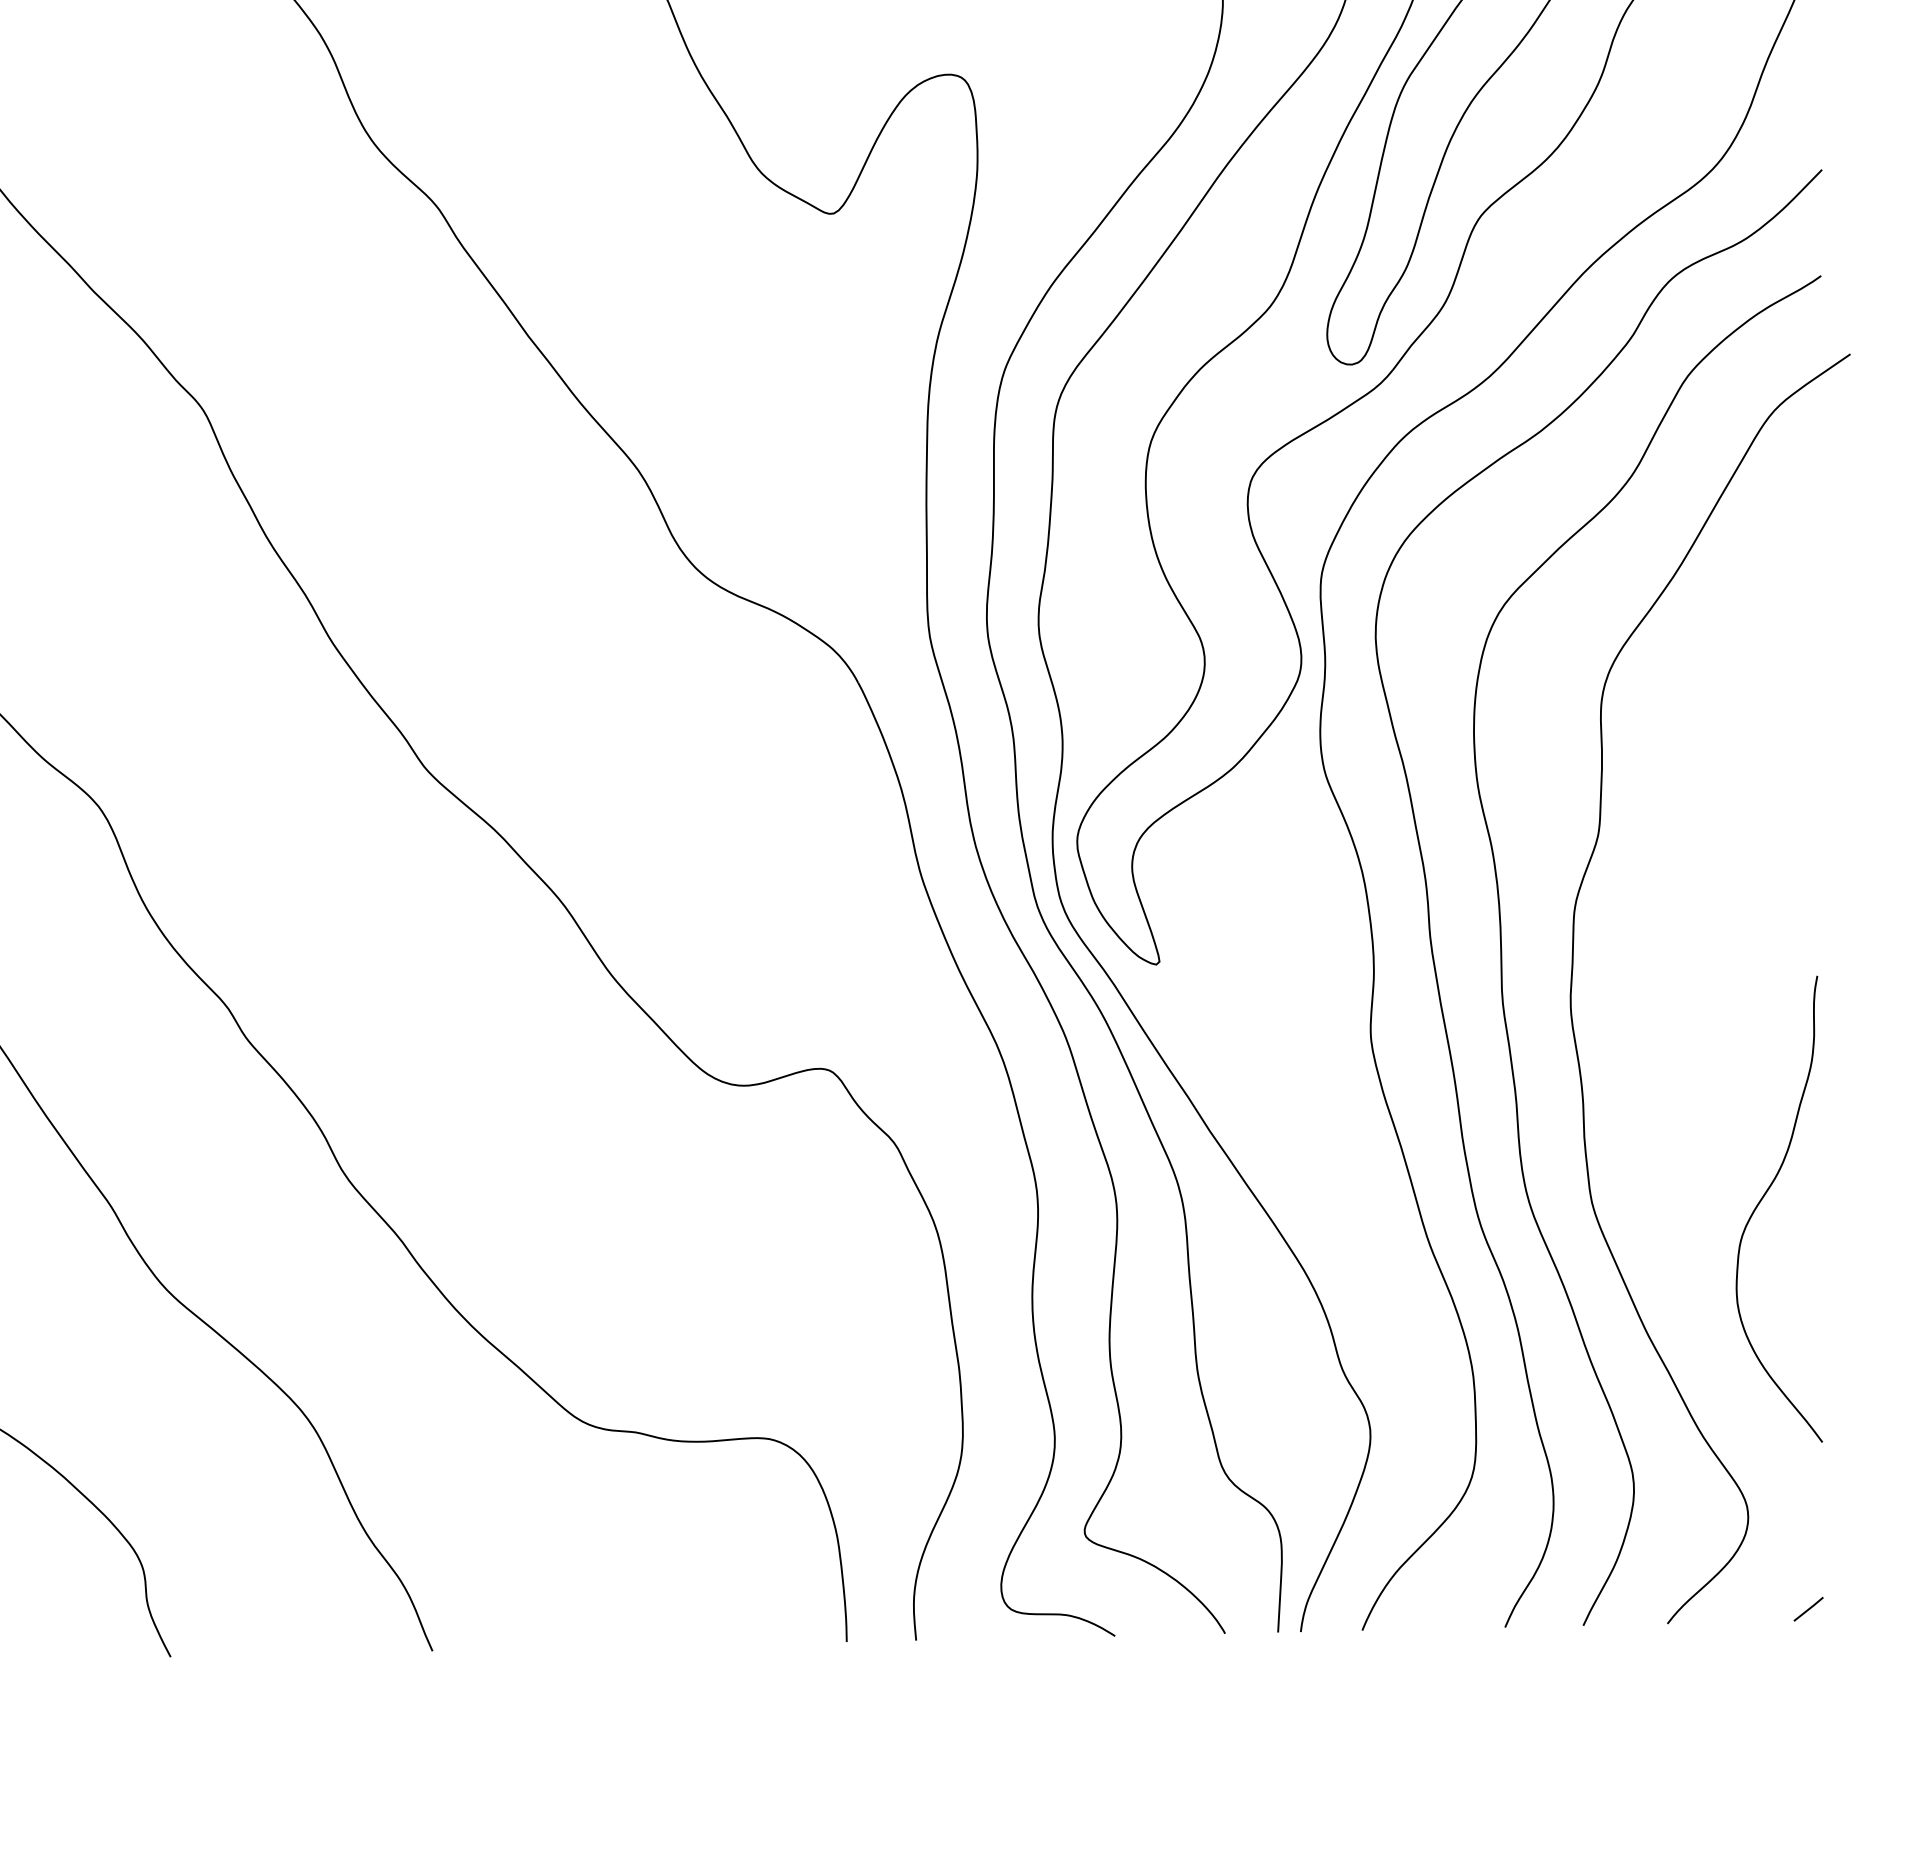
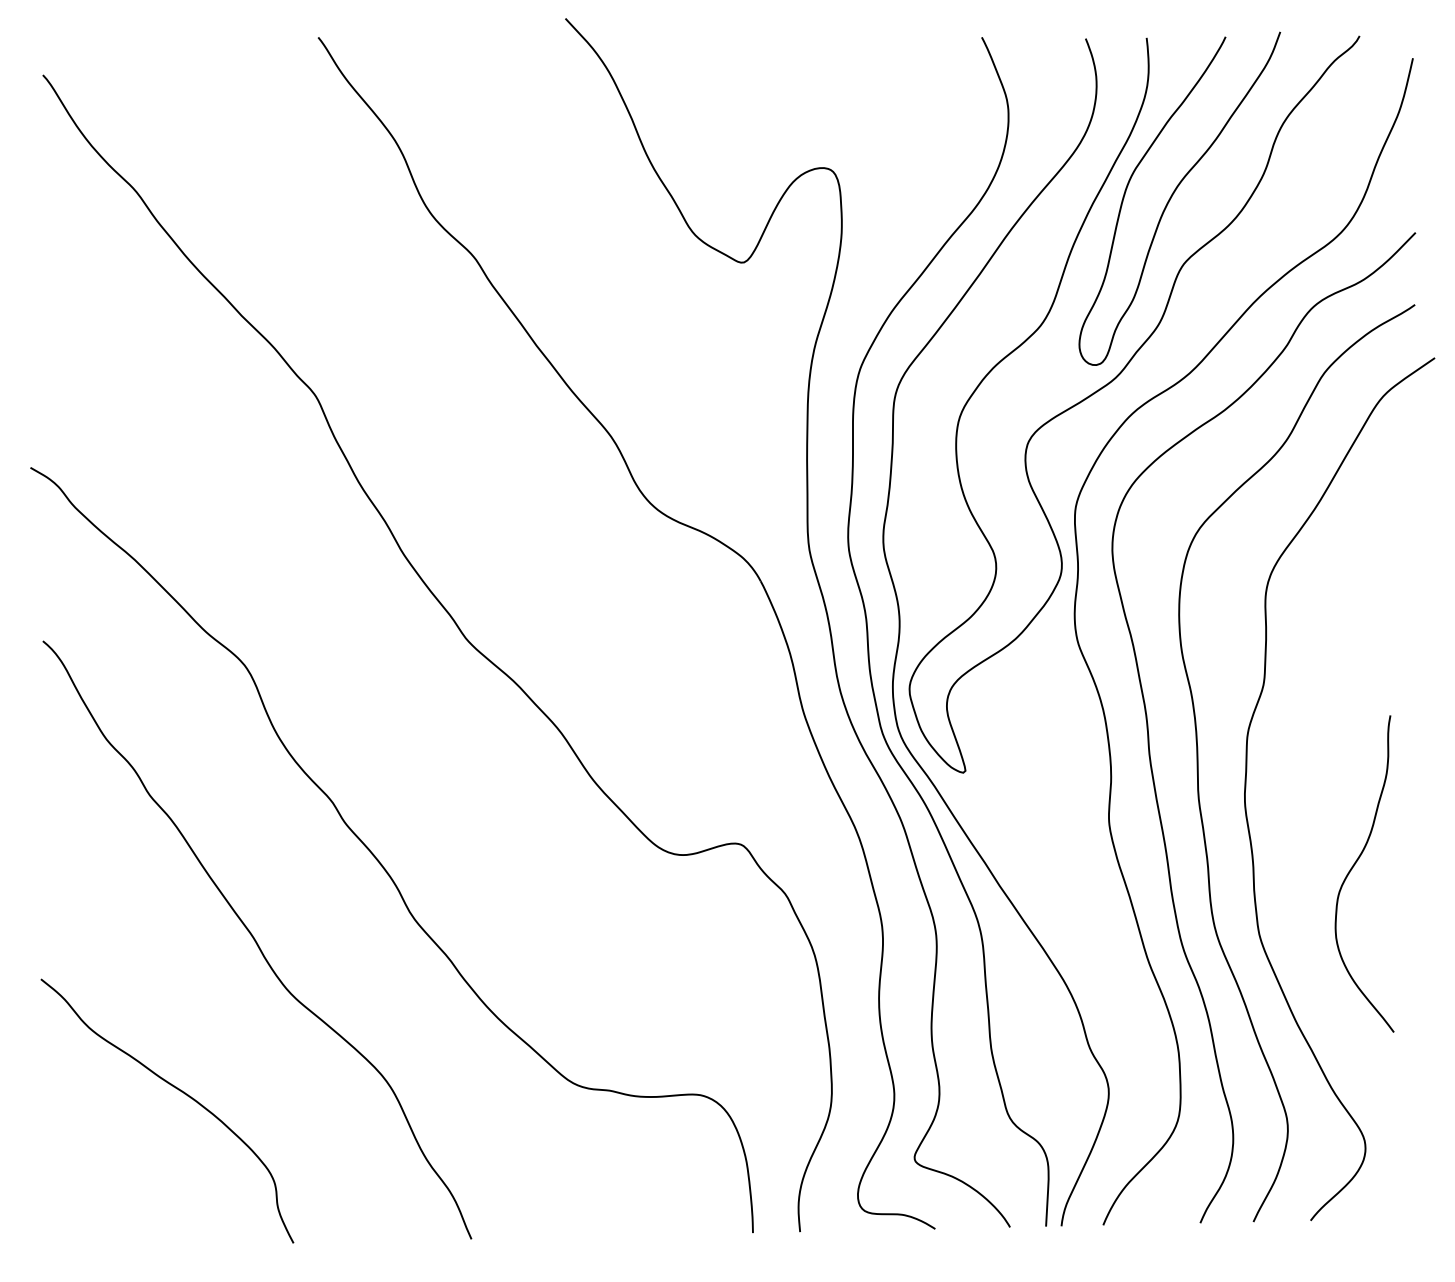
curve: (1764, 1198) -> (1354, 866), moved
line: (1808, 1608) -> (1406, 1210), removed

